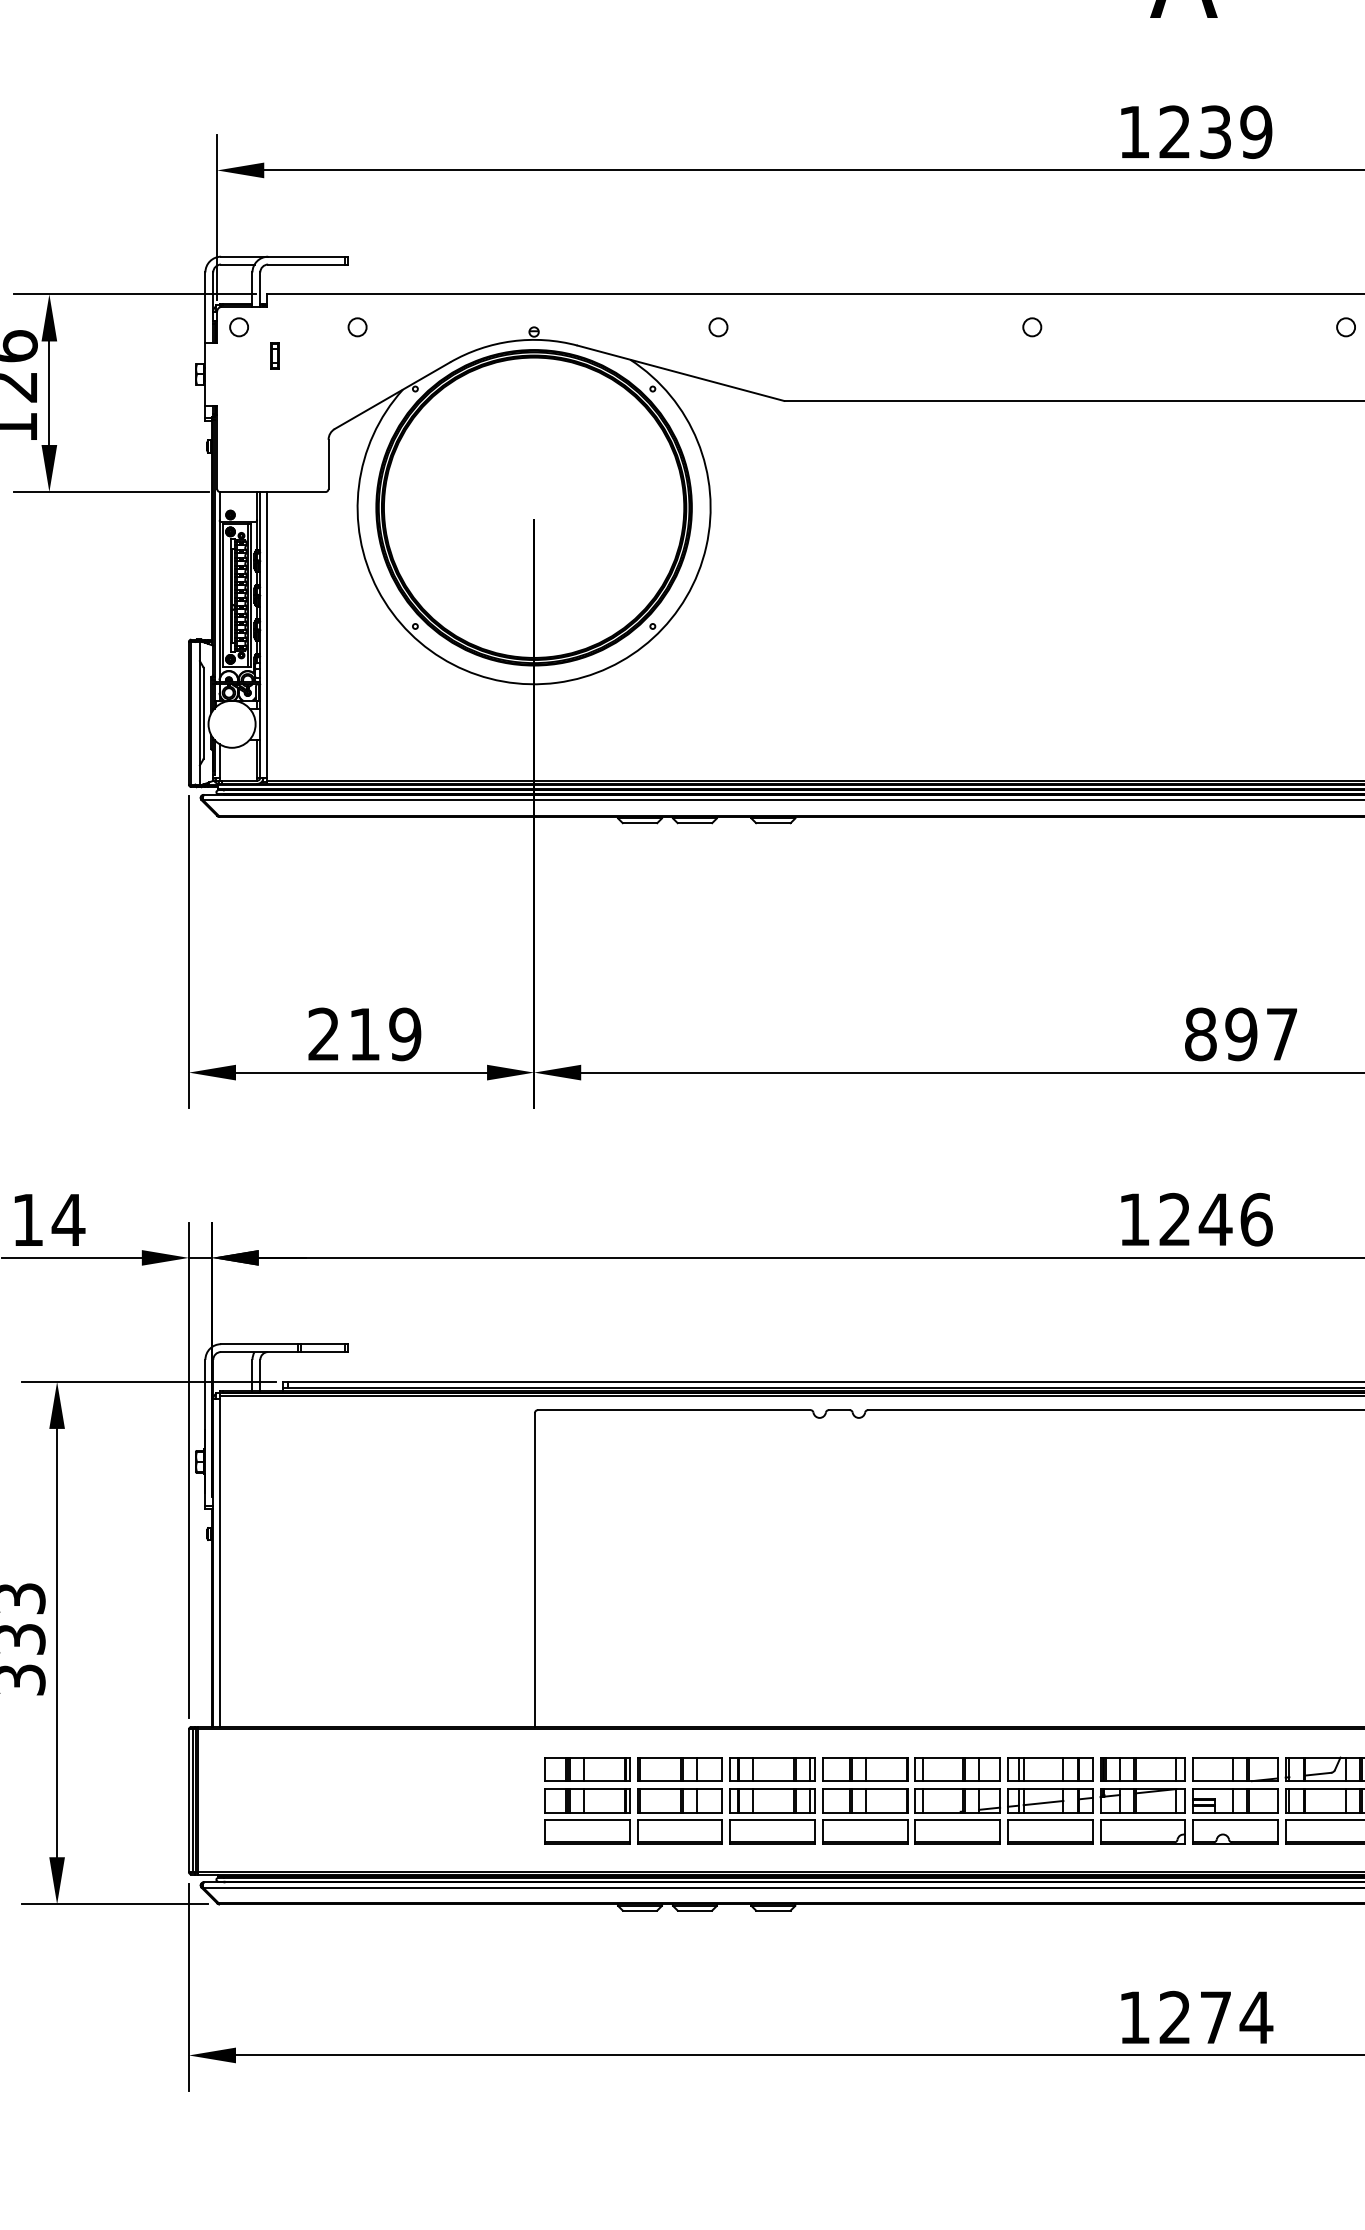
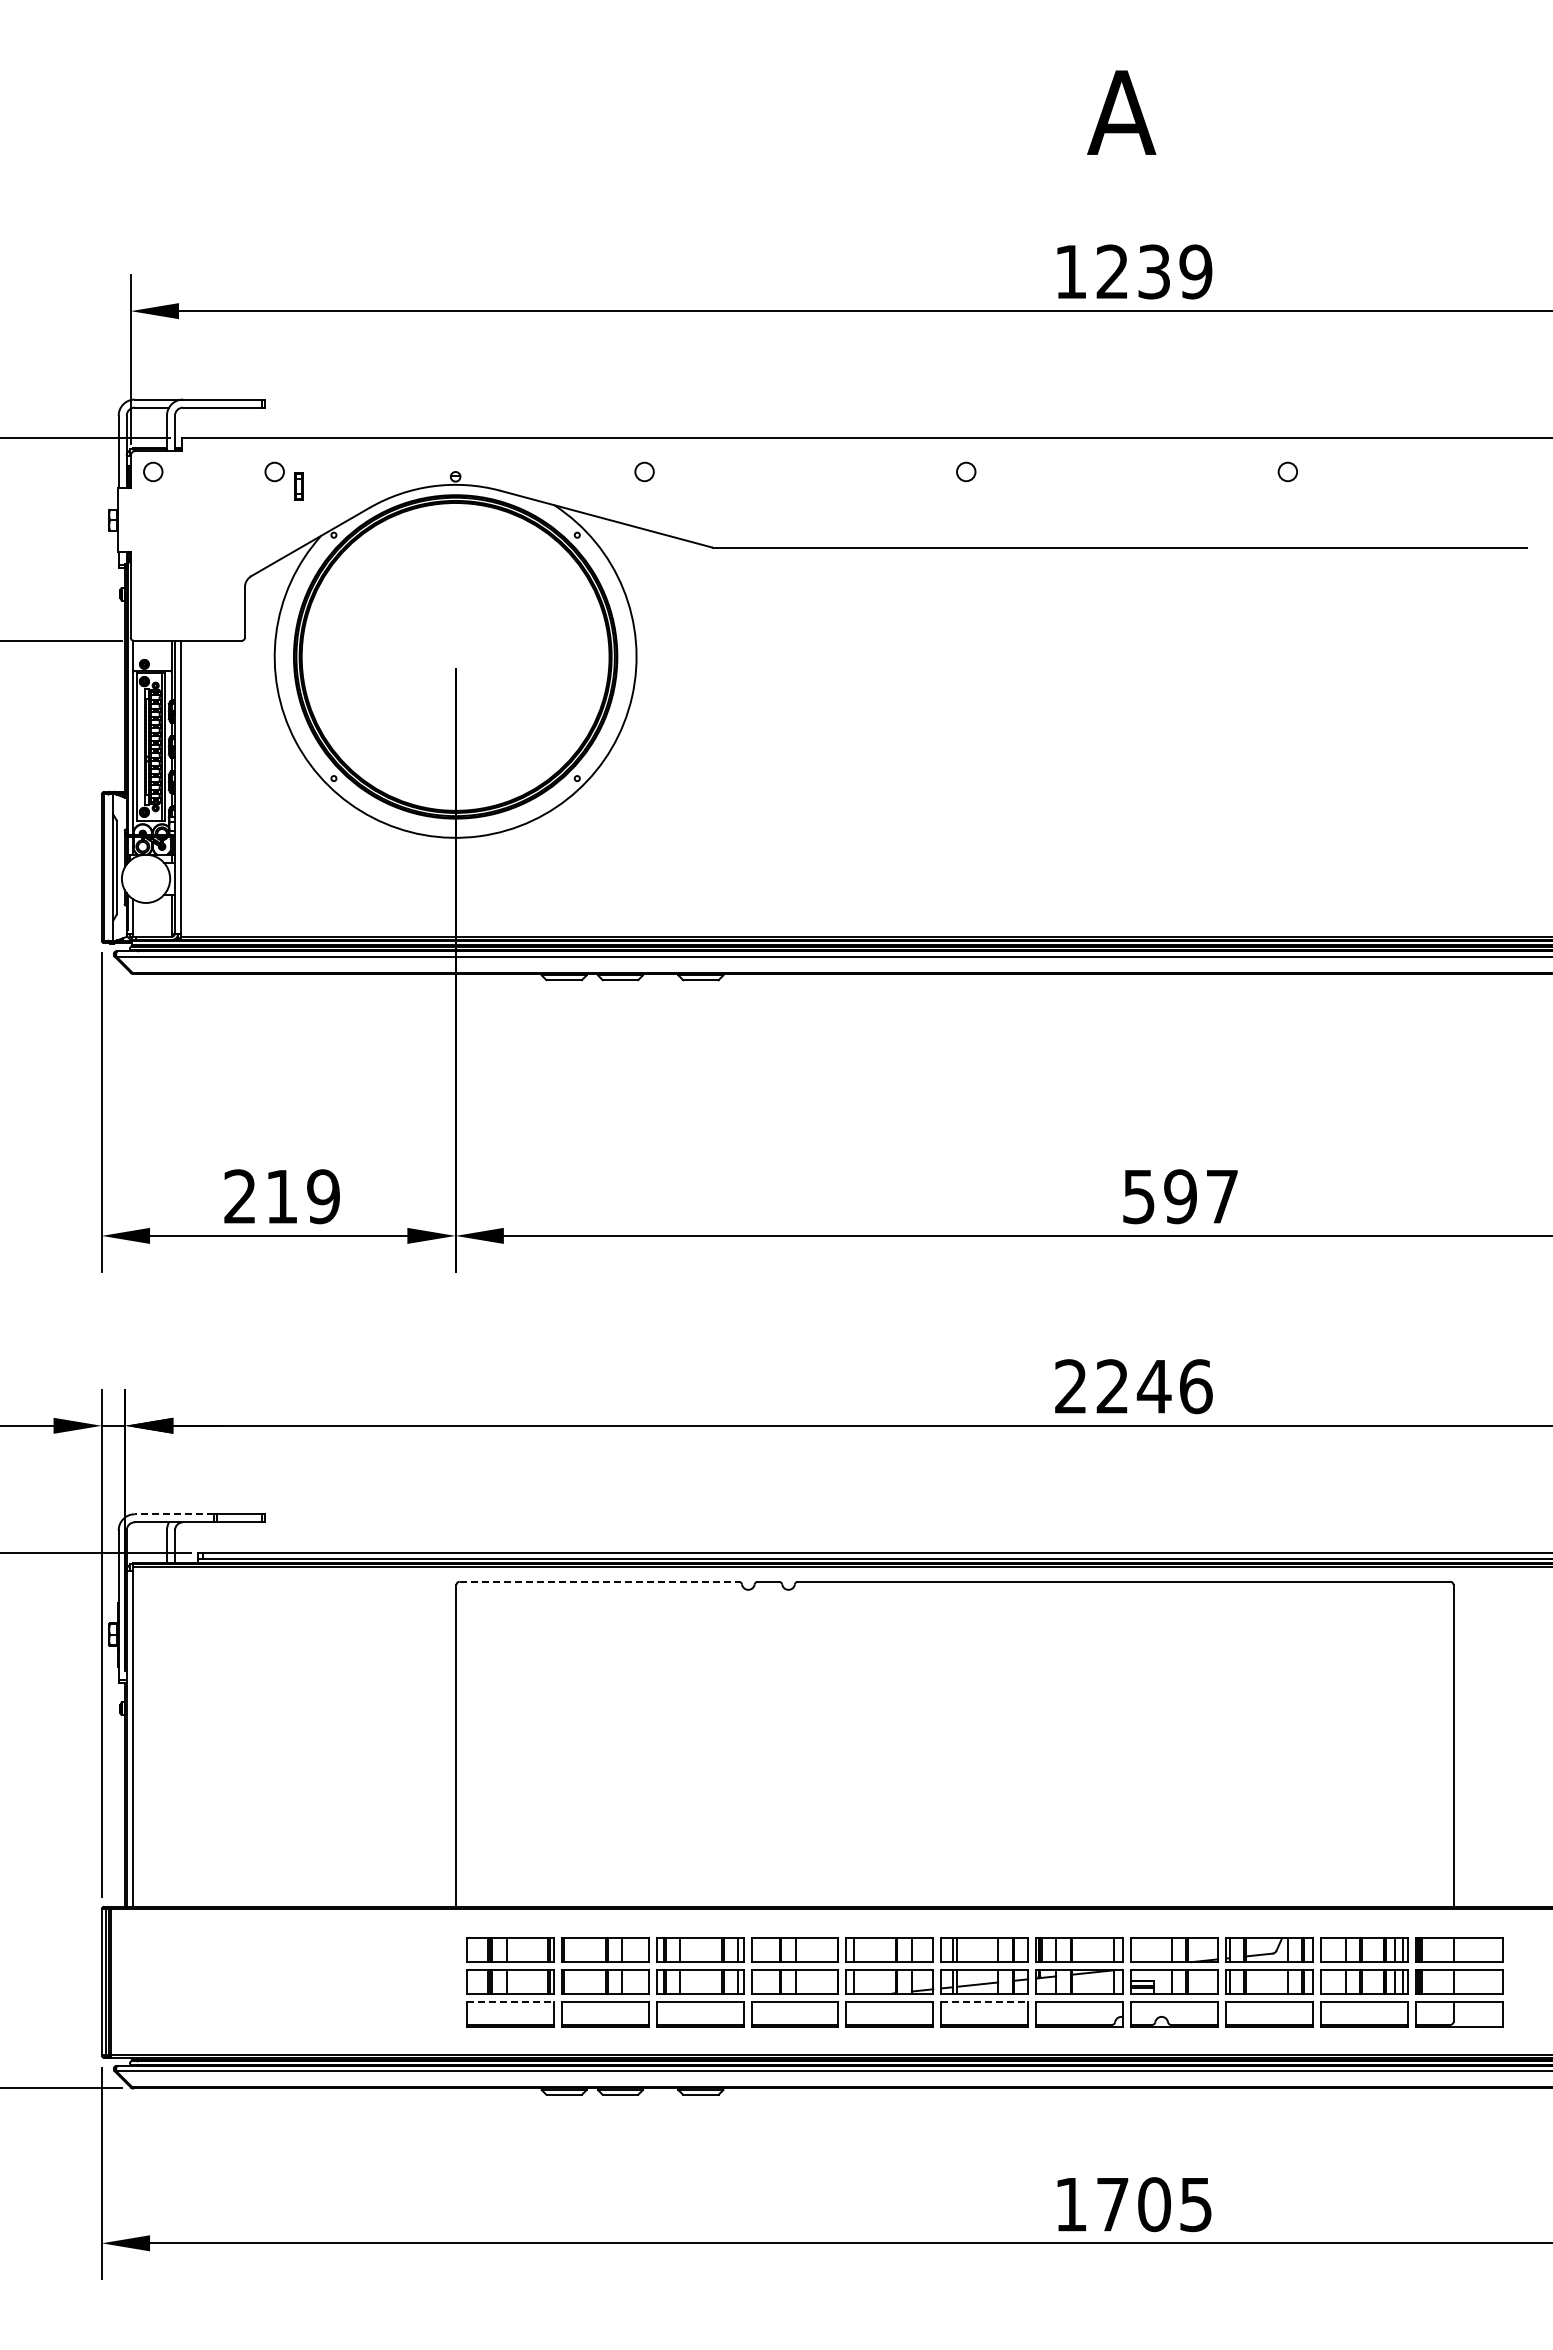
part: (274, 356) -> (298, 486), moved
text: (1200, 1034) -> (1138, 1196), 897 -> 597
text: (1133, 1219) -> (1070, 1386), 1246 -> 2246
line: (258, 1344) -> (173, 1514), solid -> dashed
line: (674, 1409) -> (599, 1581), solid -> dashed
line: (587, 1820) -> (510, 2002), solid -> dashed
line: (1051, 1820) -> (985, 2002), solid -> dashed
text: (1216, 2017) -> (1155, 2204), 1274 -> 1705

